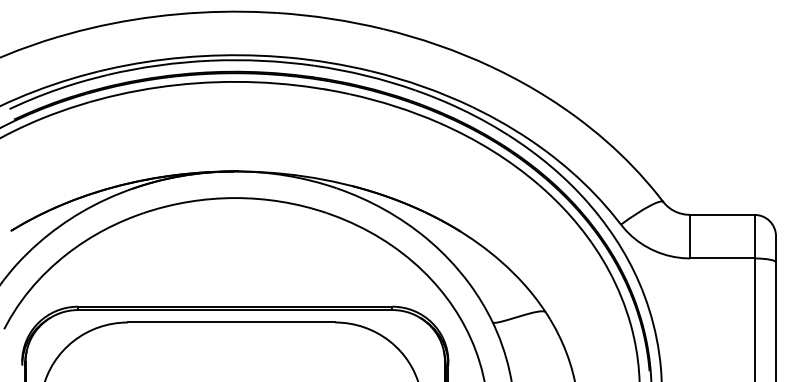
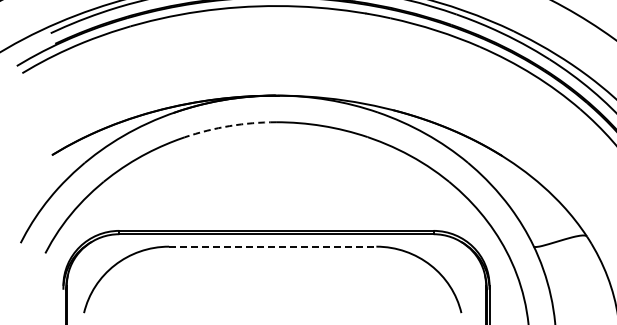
arc: (188, 201) -> (229, 125), solid -> dashed
line: (231, 322) -> (272, 246), solid -> dashed

